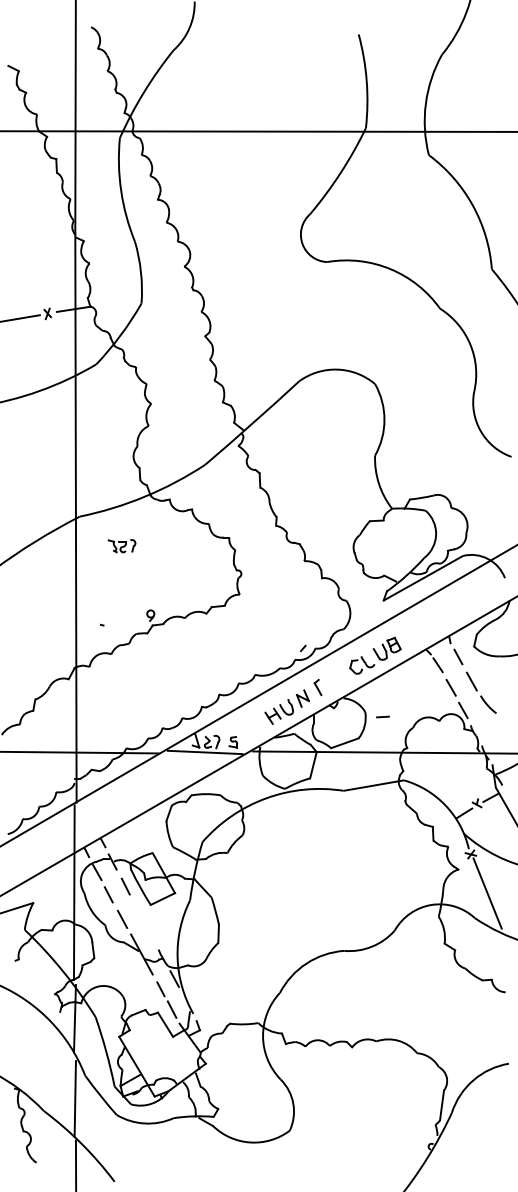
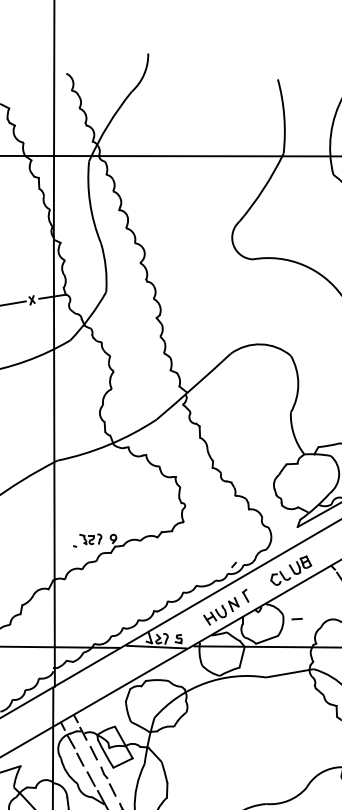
part: (121, 546) -> (90, 539), moved
part: (144, 922) -> (108, 781), added

